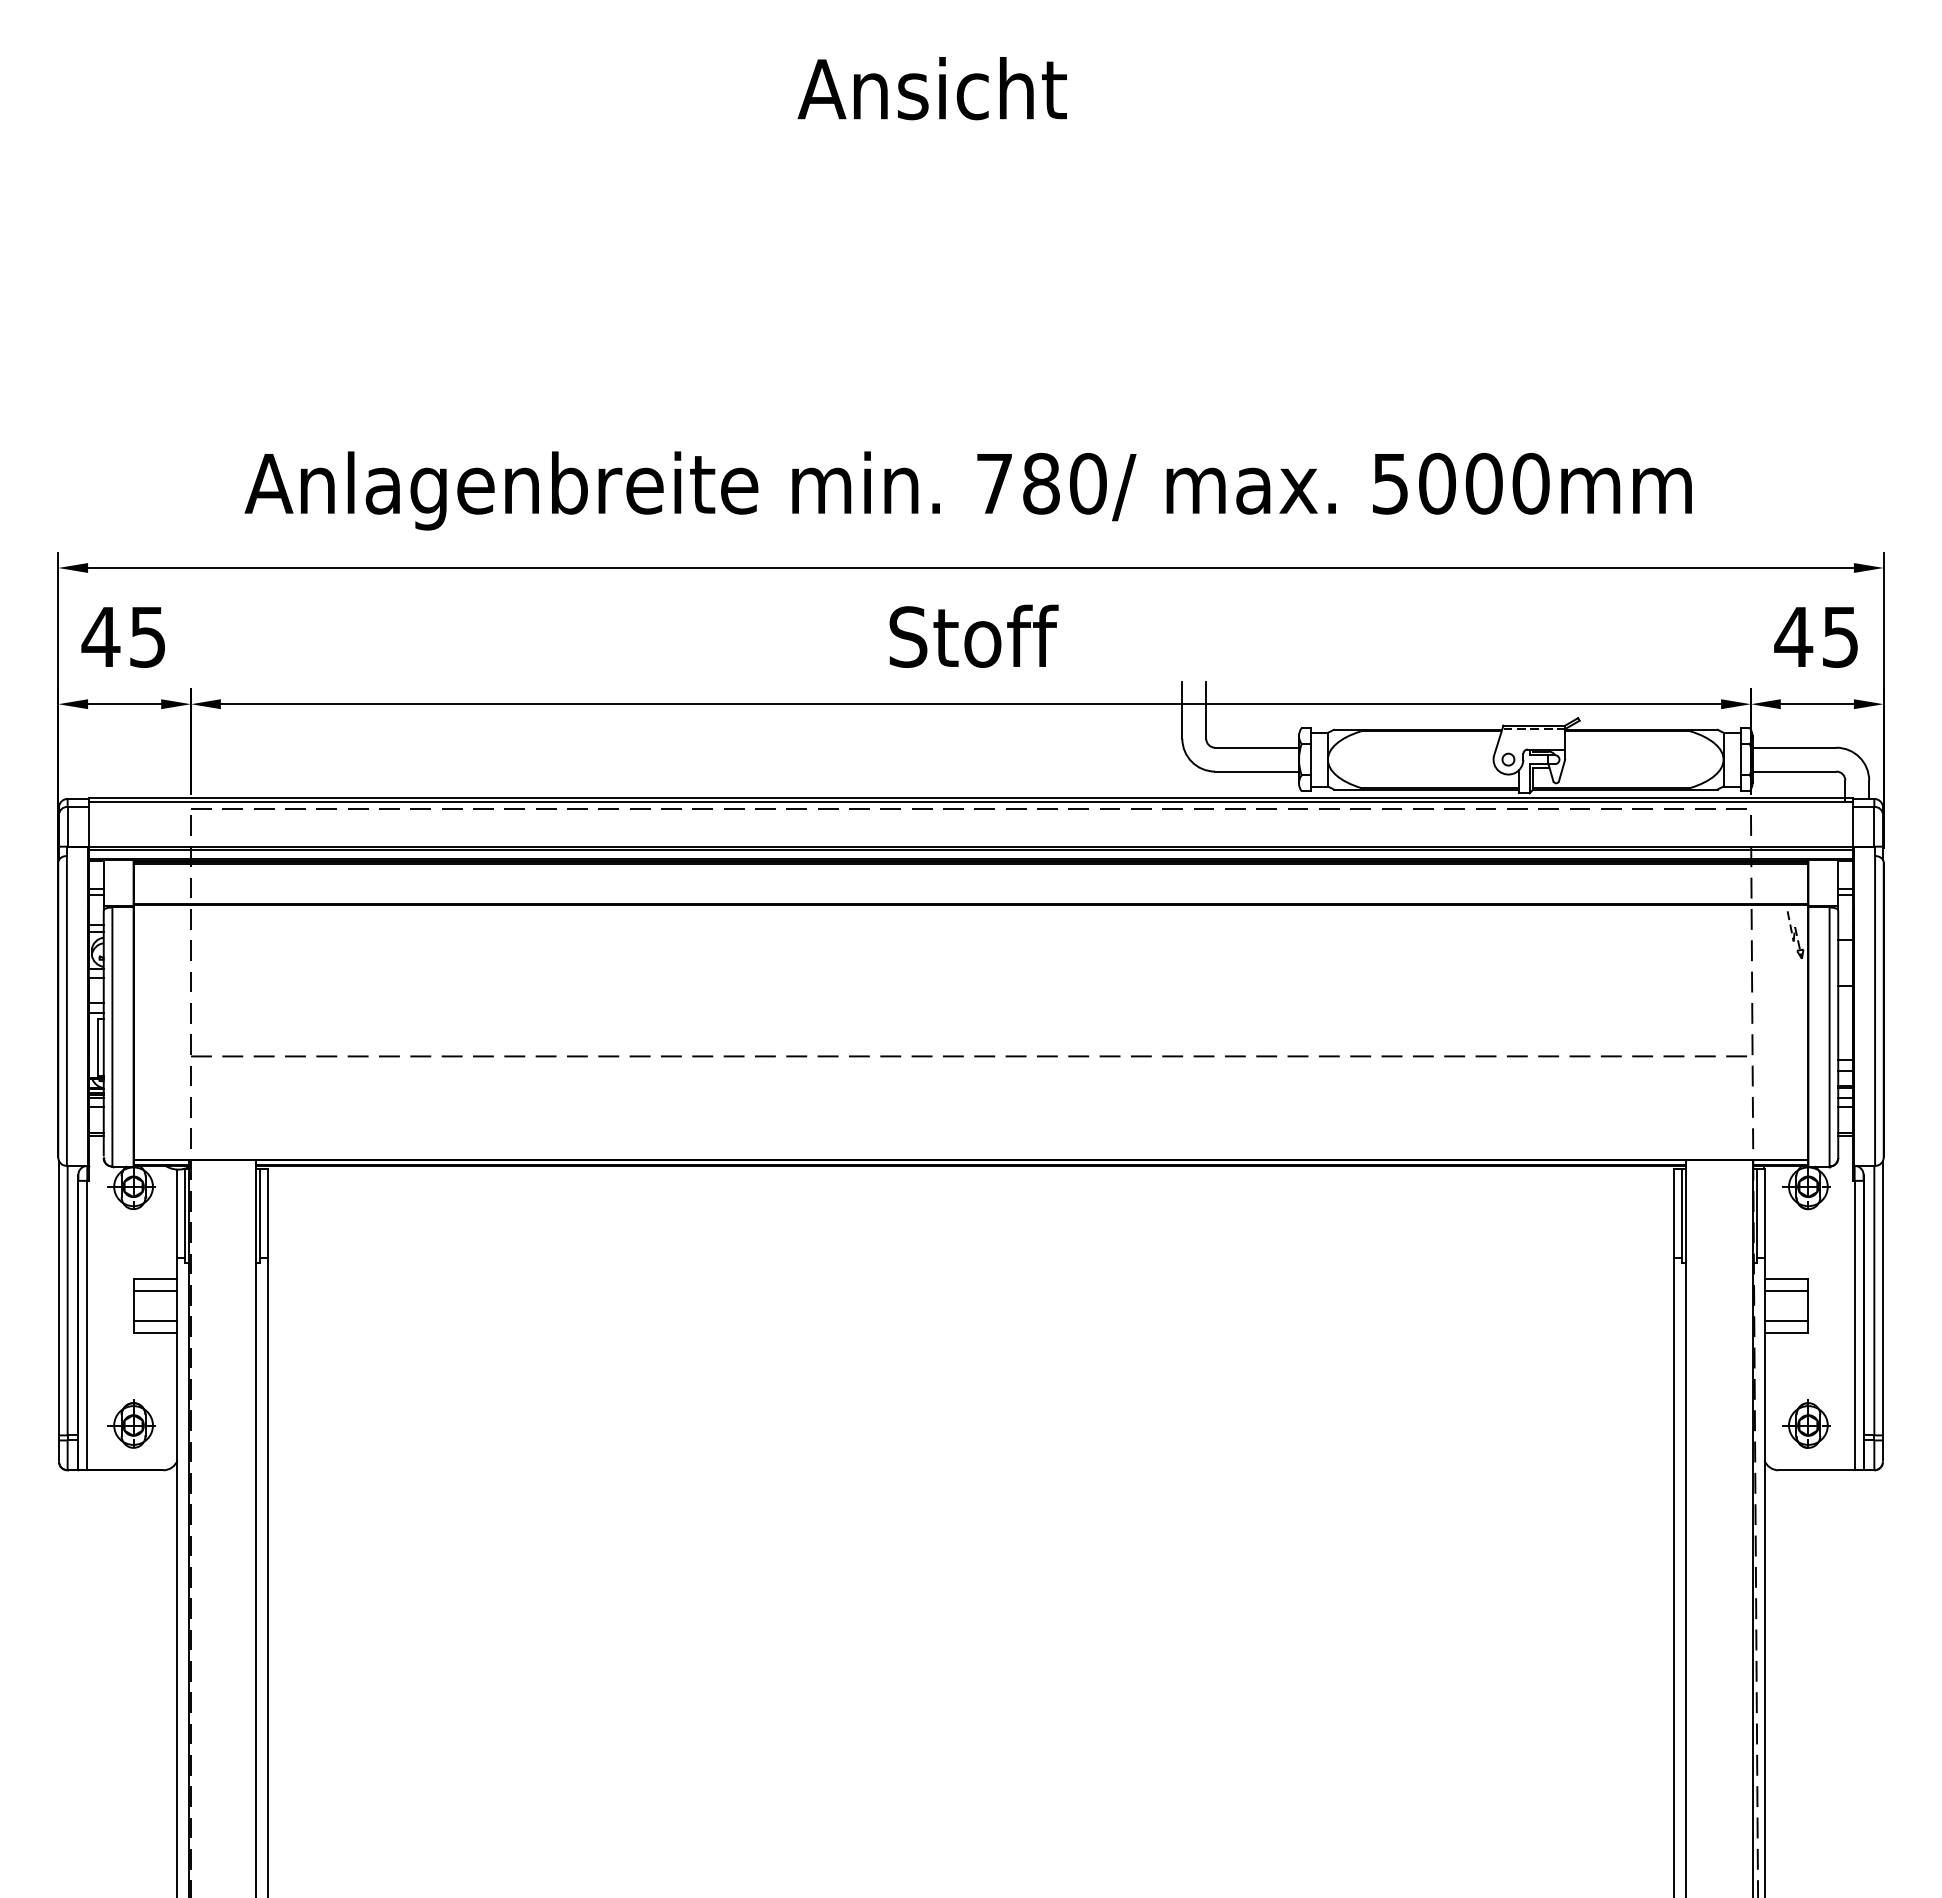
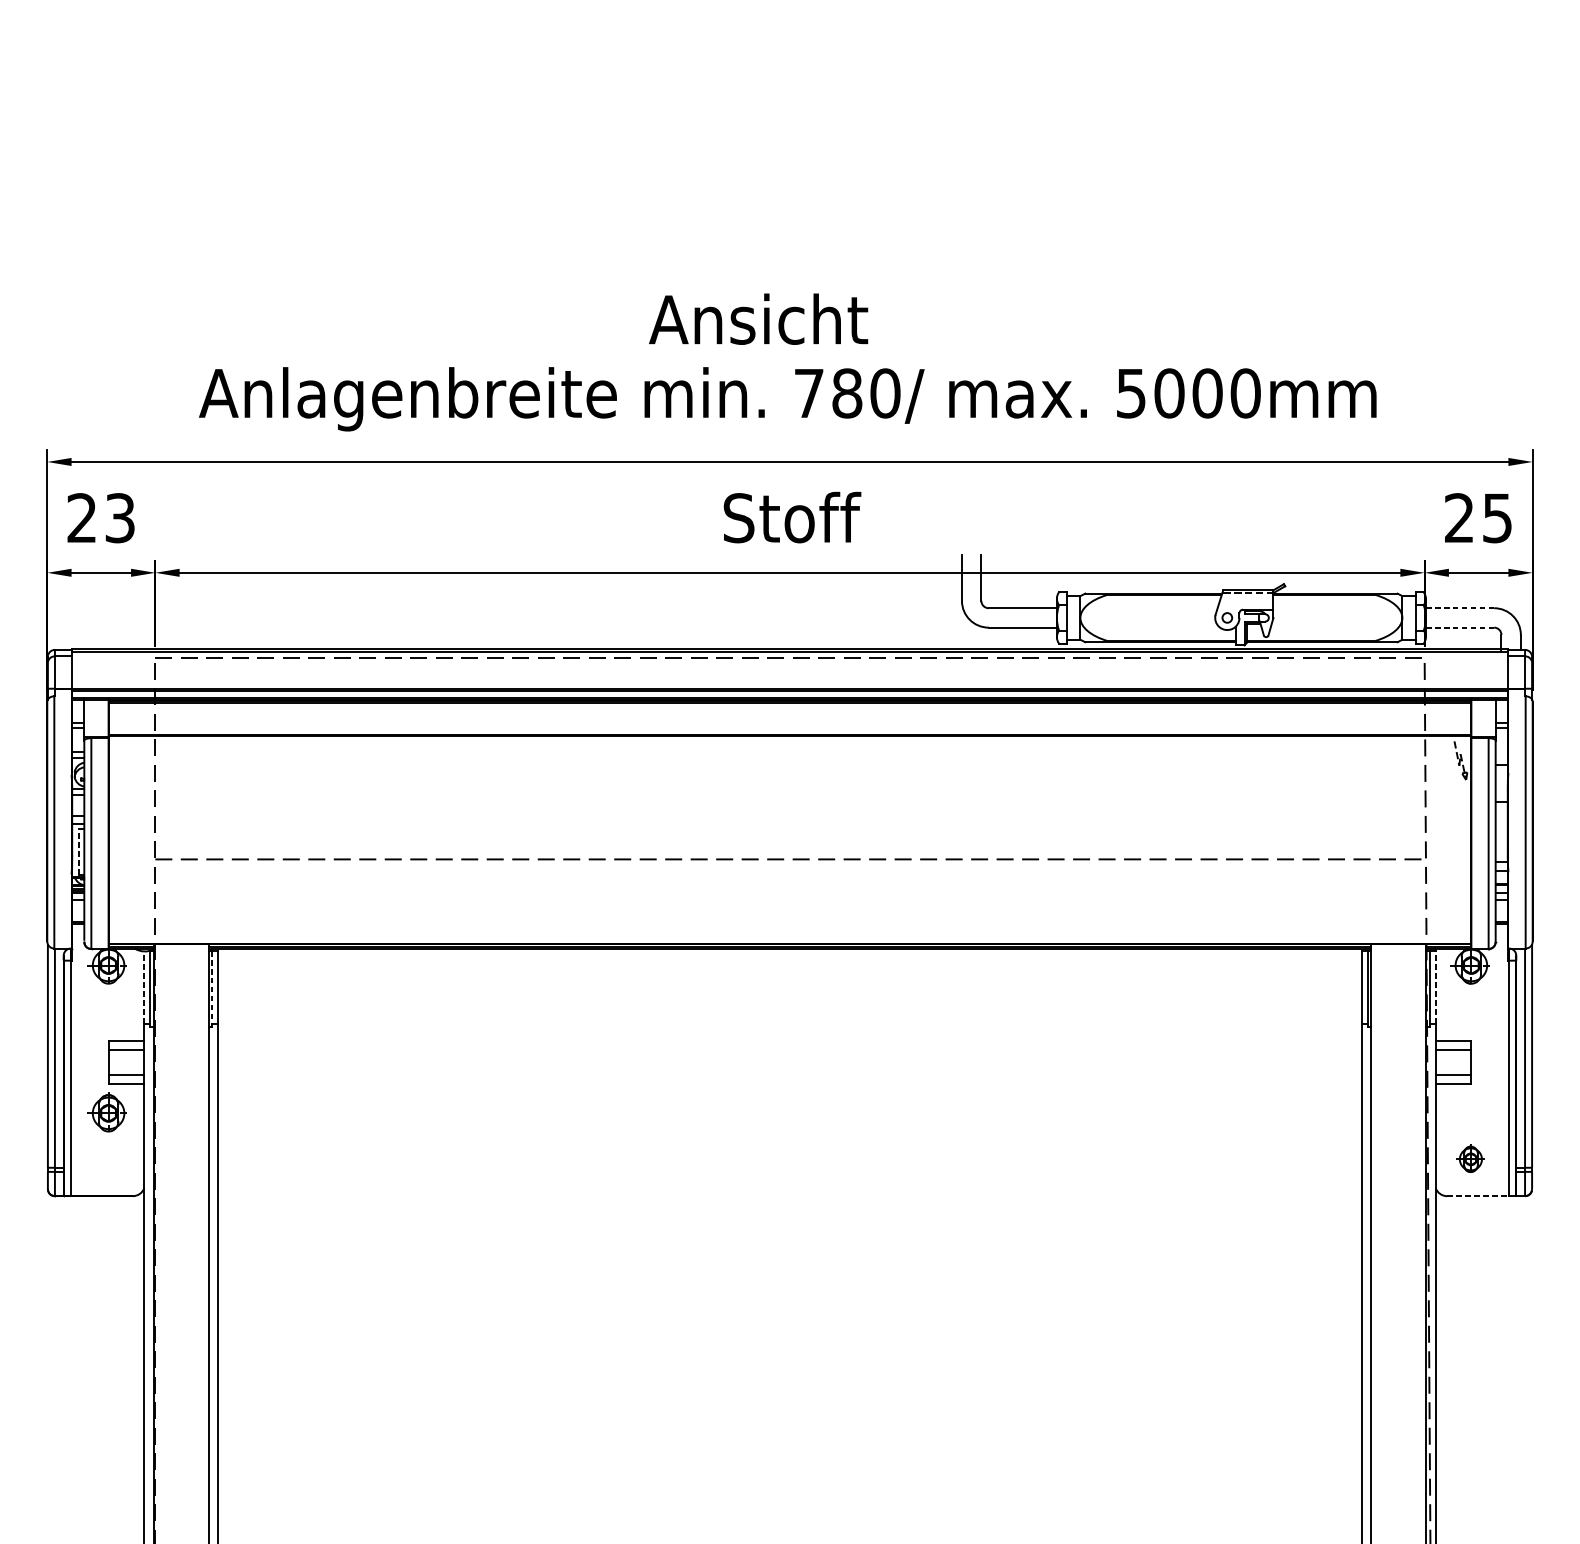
text: (931, 88) -> (757, 319), moved
text: (123, 636) -> (100, 517), 45 -> 23
text: (1793, 636) -> (1459, 517), 45 -> 25
line: (1794, 747) -> (1460, 608), solid -> dashed
line: (1794, 771) -> (1460, 627), solid -> dashed
line: (97, 1046) -> (79, 851), solid -> dashed
line: (177, 1213) -> (144, 987), solid -> dashed
line: (260, 1213) -> (211, 987), solid -> dashed
line: (1764, 1213) -> (1435, 987), solid -> dashed
part: (131, 1423) -> (106, 1111), moved
part: (1806, 1423) -> (1469, 1158), size x0.7
line: (1817, 1470) -> (1478, 1196), solid -> dashed

